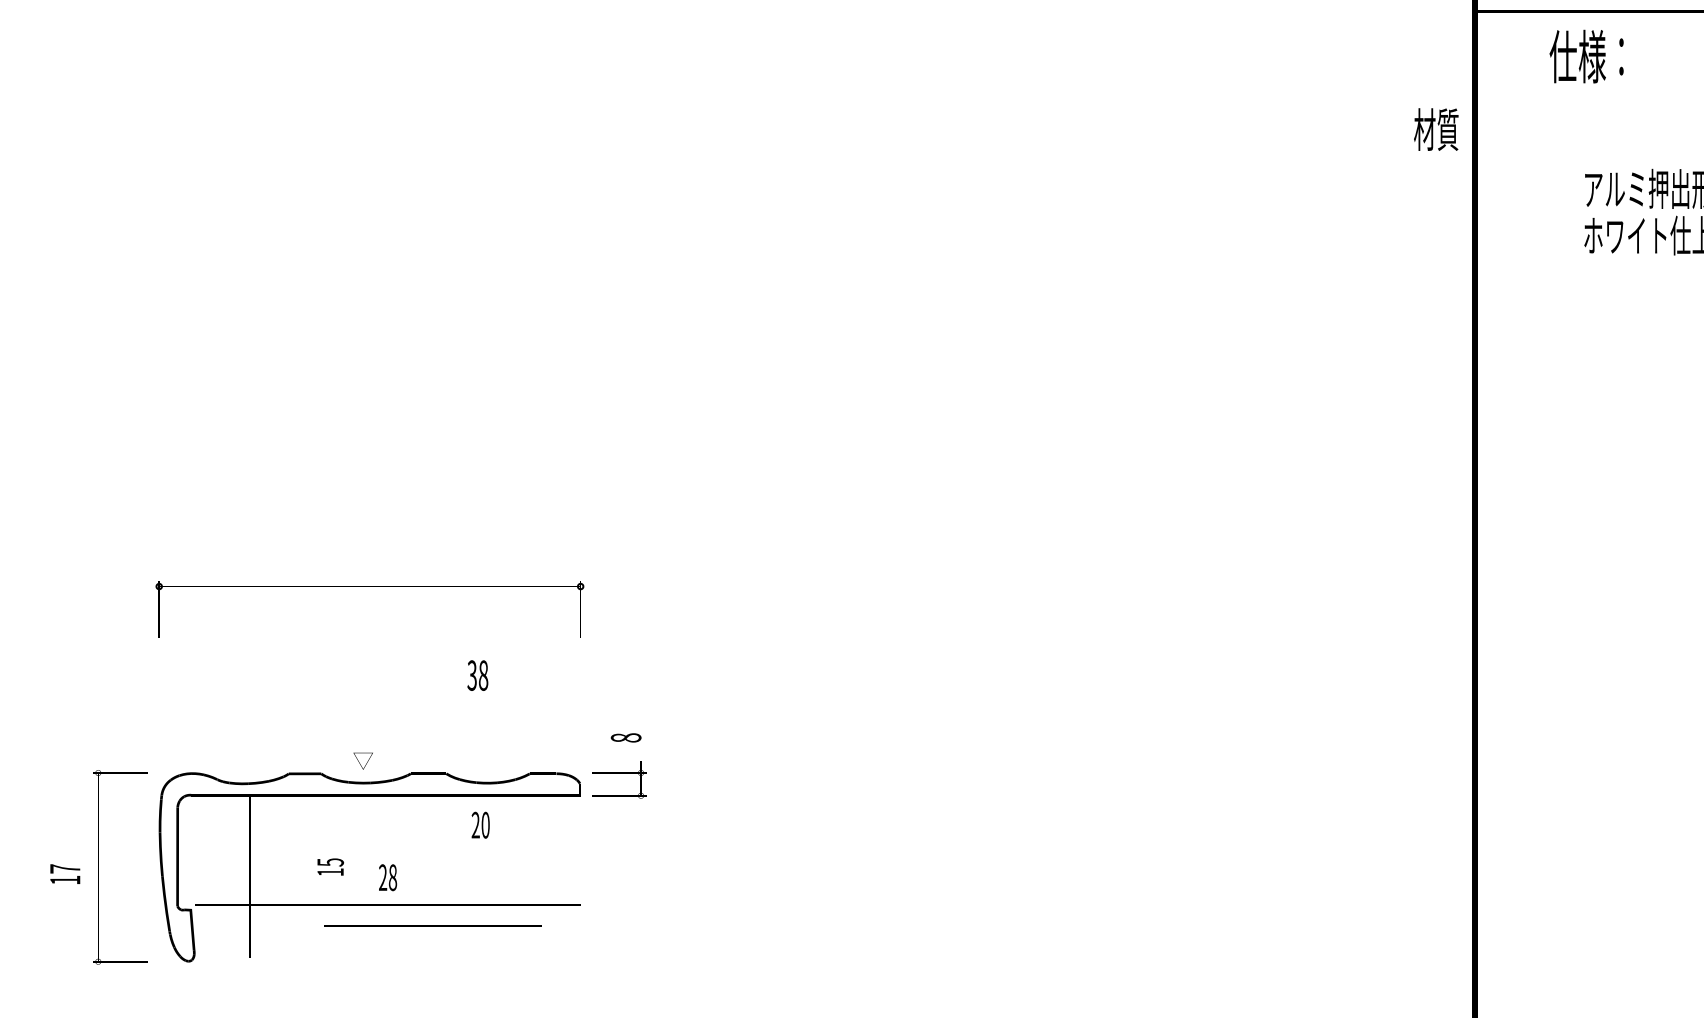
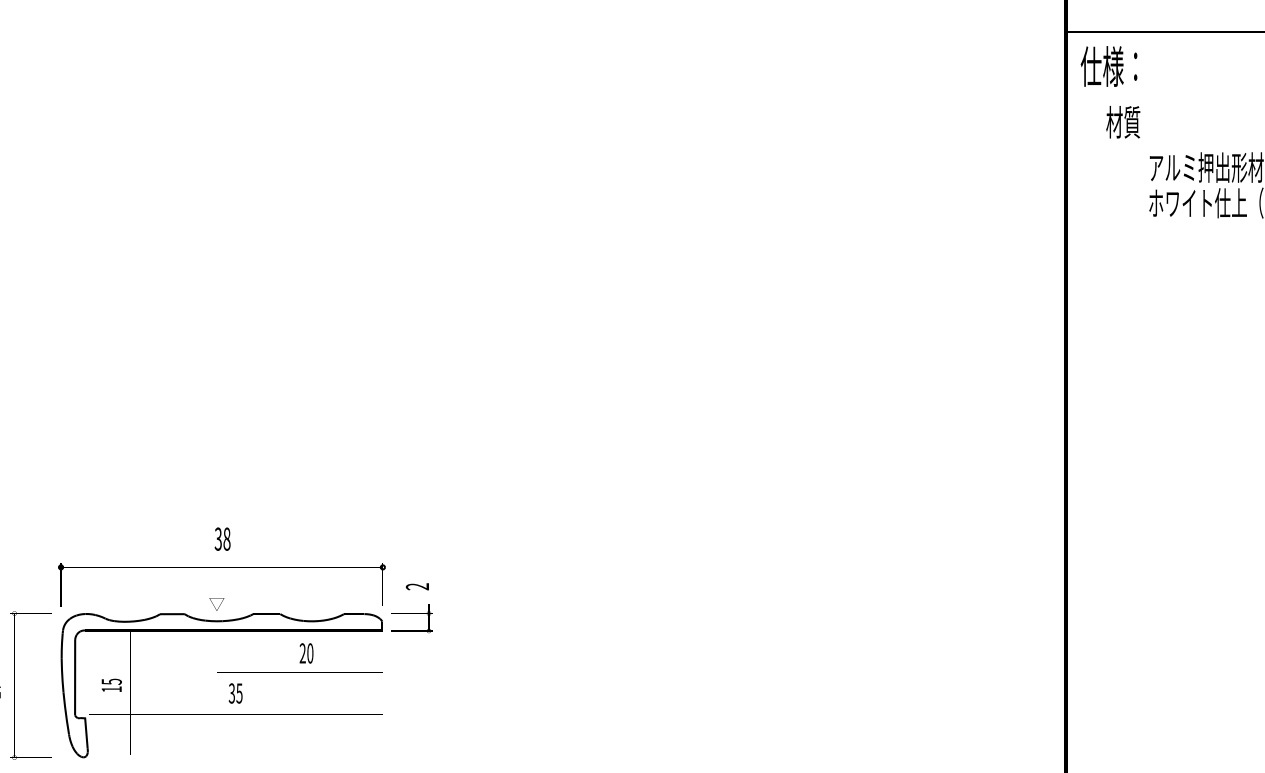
text: (1586, 56) -> (1108, 66), moved
text: (1436, 129) -> (1123, 122), moved
part: (369, 586) -> (221, 567), moved
text: (477, 675) -> (222, 539), moved
text: (625, 737) -> (417, 586), 8 -> 2
text: (330, 866) -> (111, 684), moved
text: (387, 877) -> (235, 693), 28 -> 35
line: (432, 925) -> (299, 671), moved

